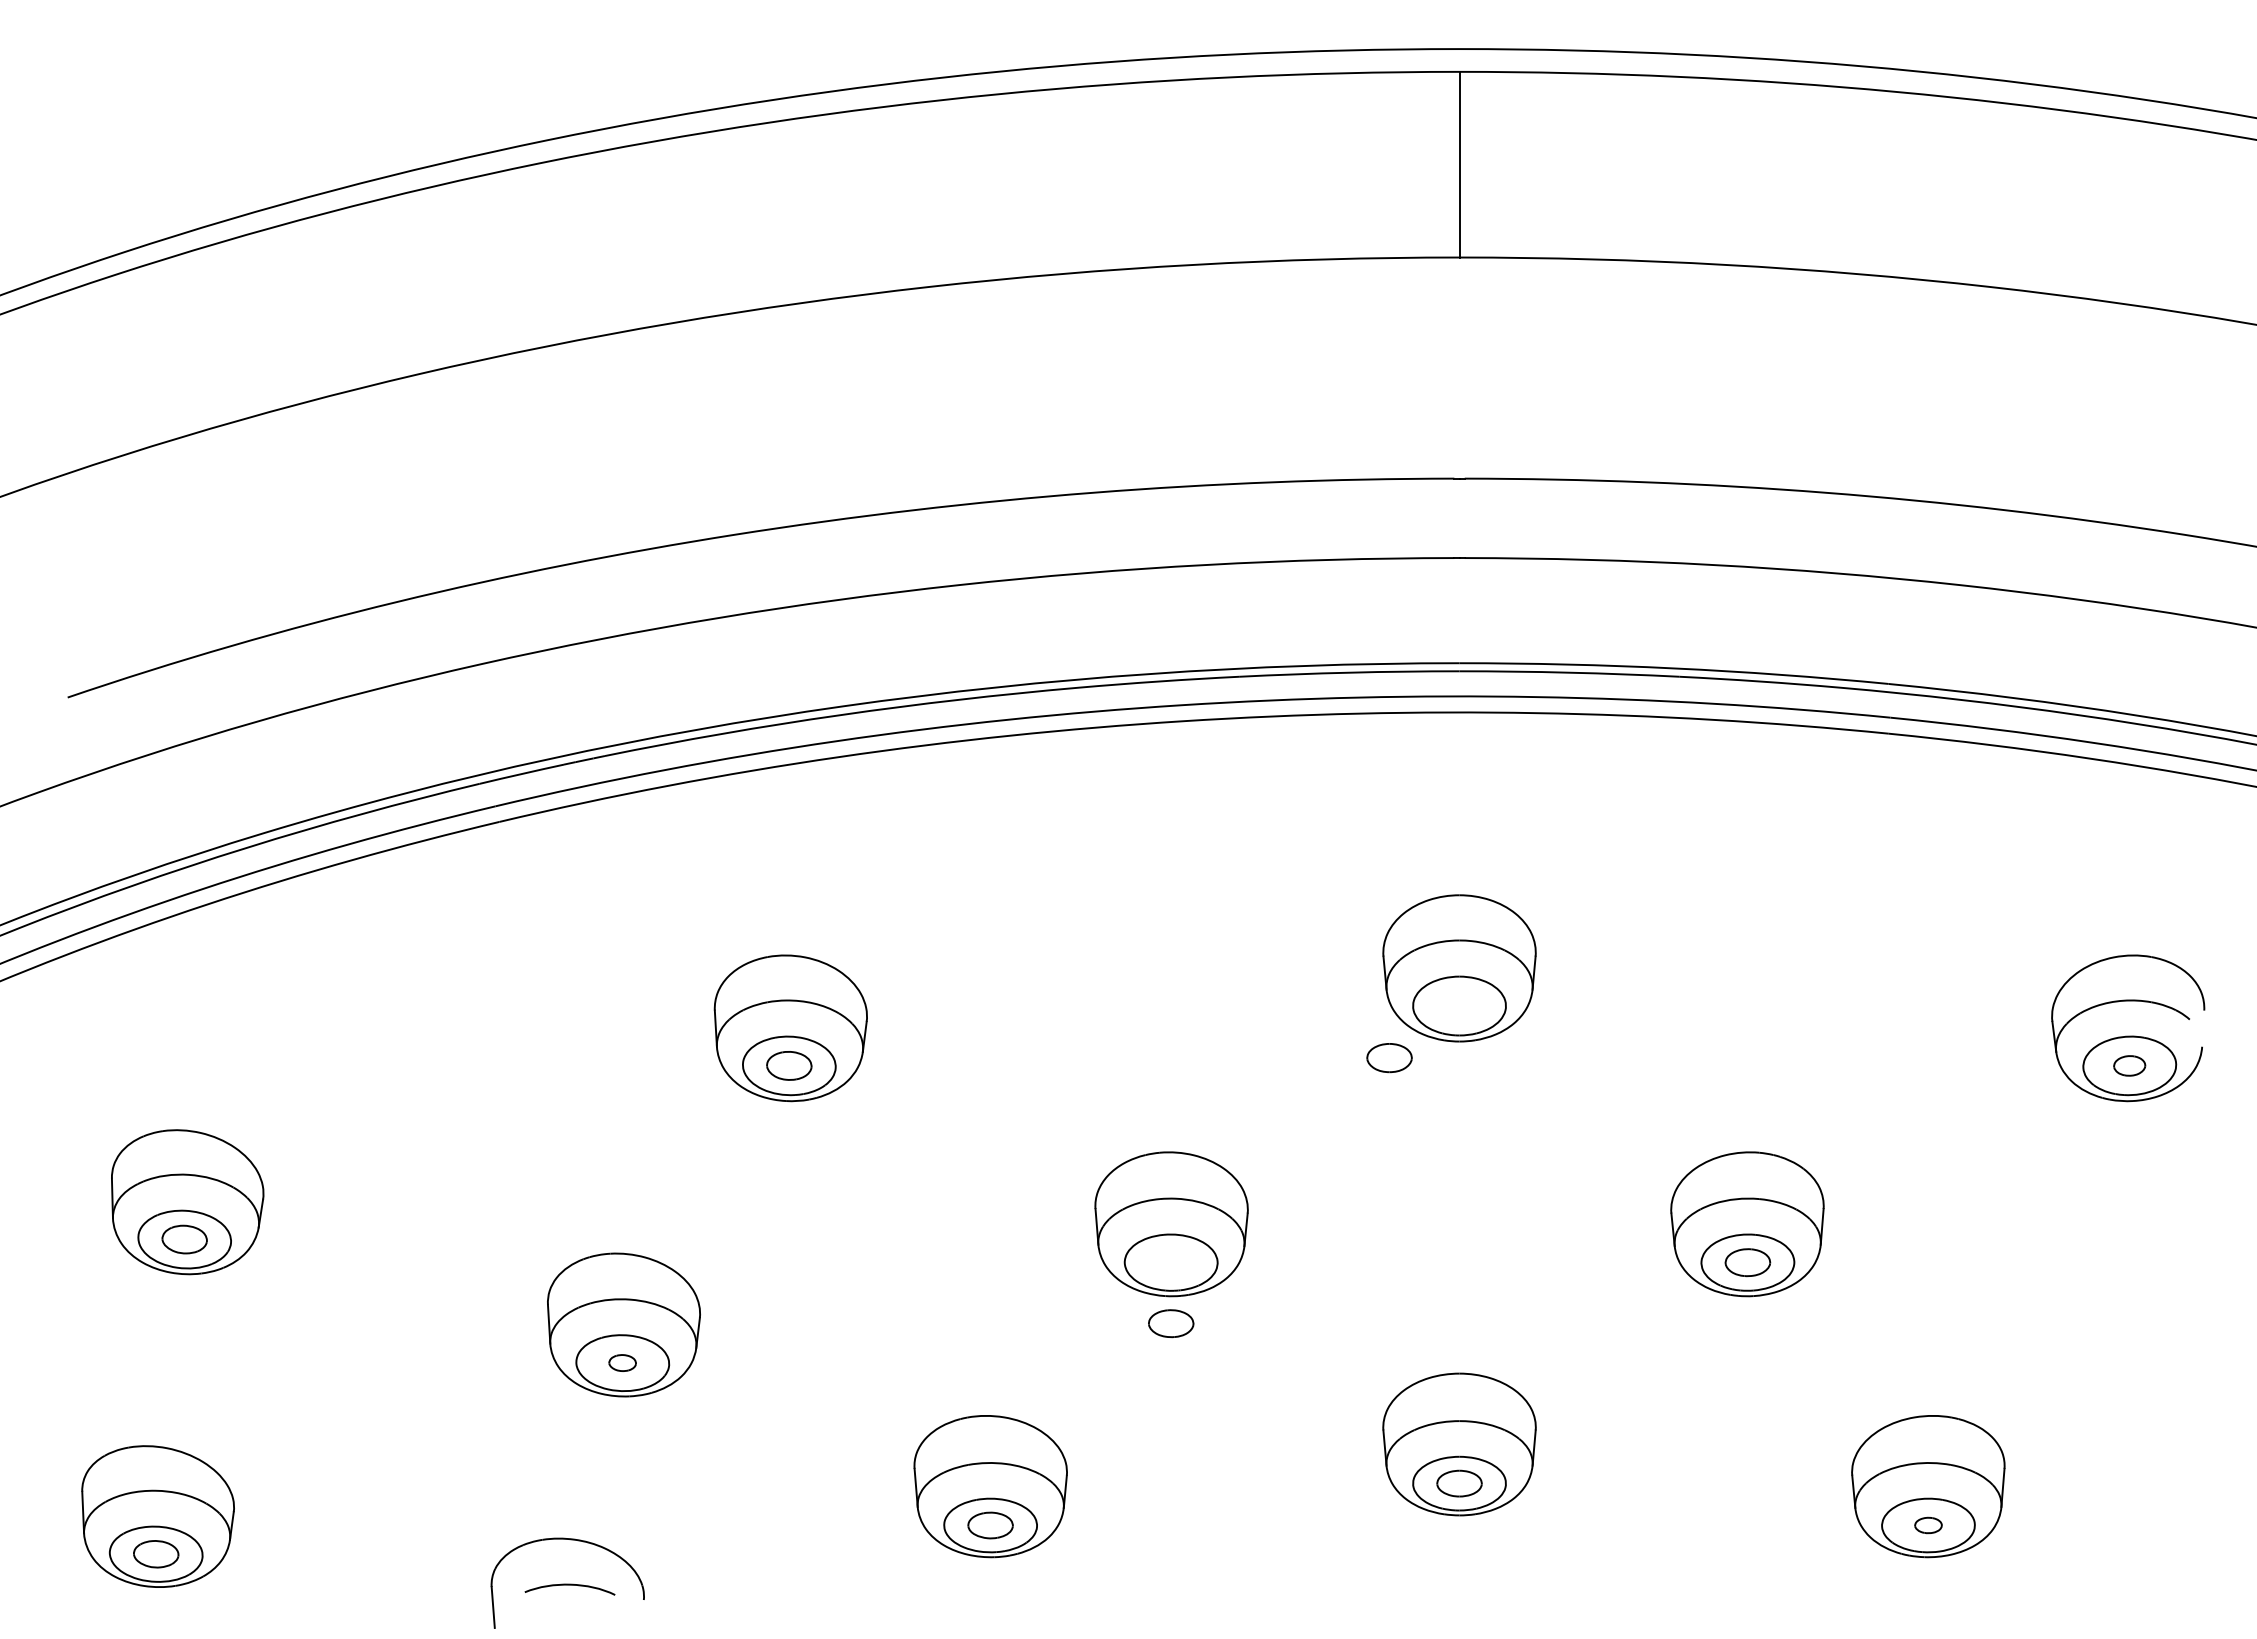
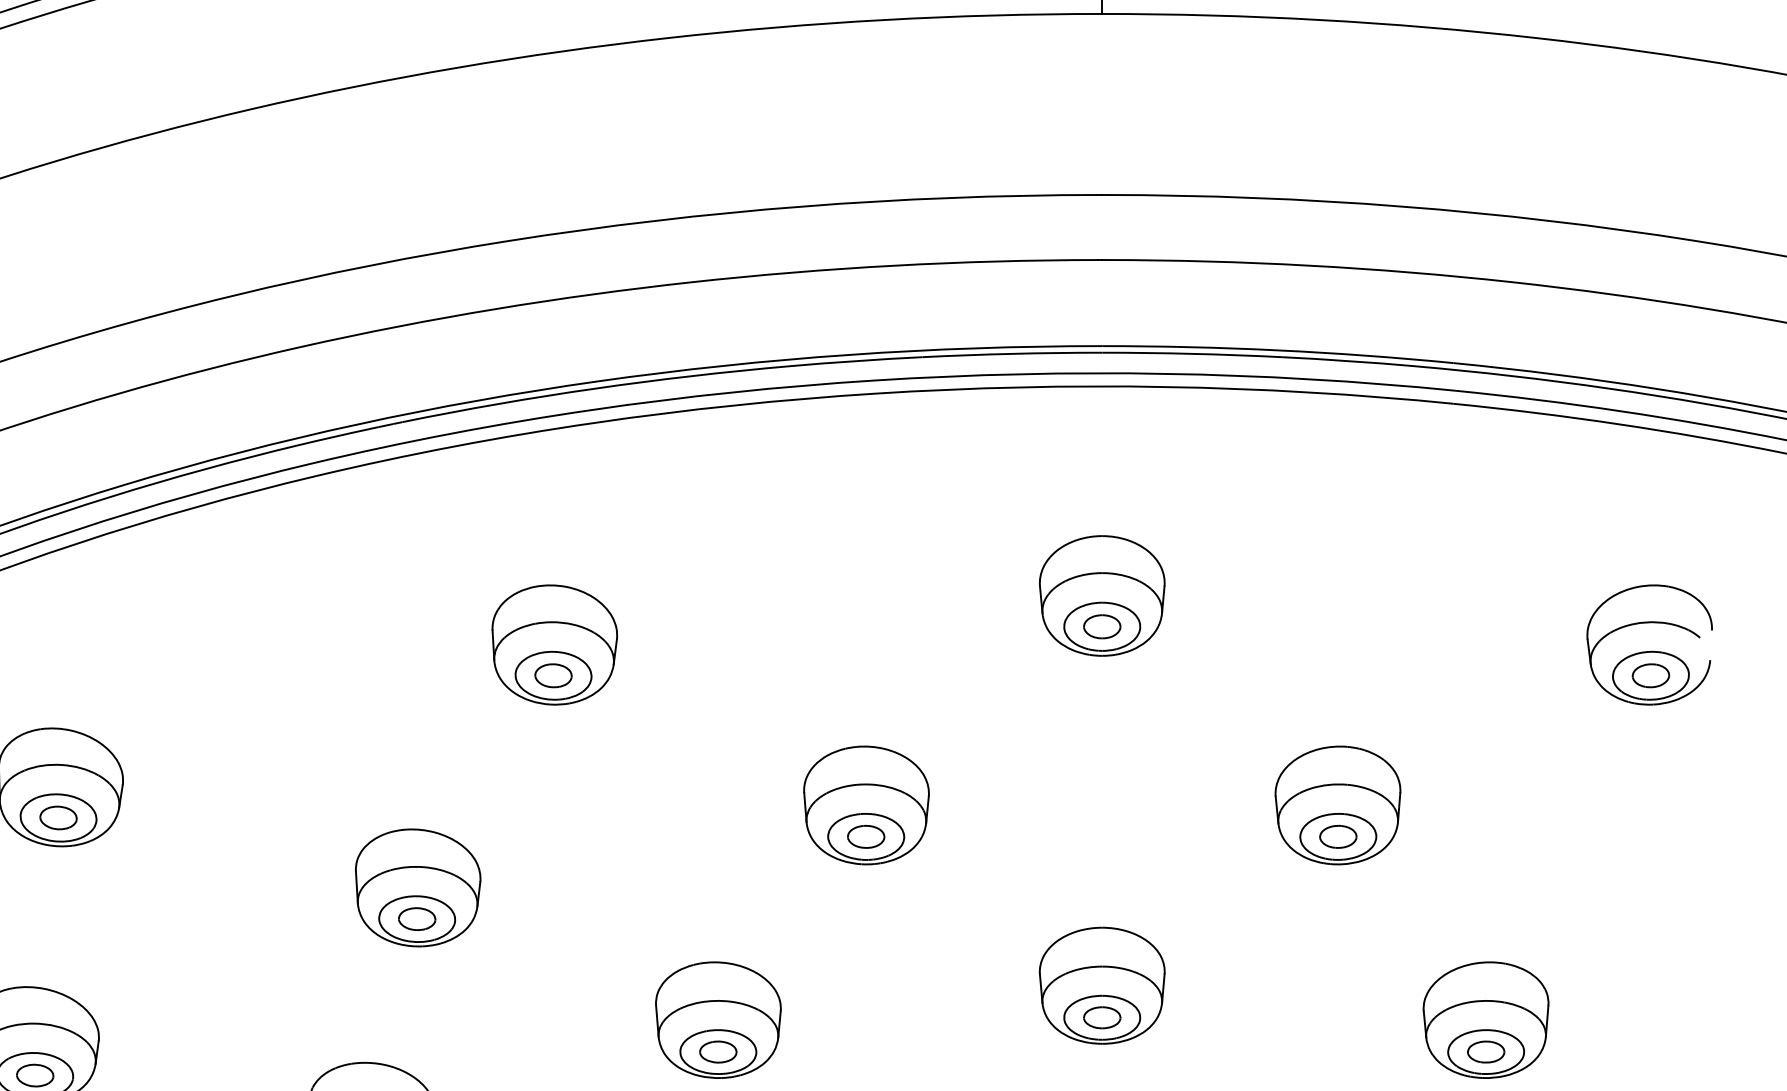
part: (1389, 1058) -> (1102, 627), moved
part: (2129, 1065) -> (1650, 675), size x1.43
part: (1171, 1323) -> (866, 836), moved
part: (622, 1362) -> (416, 918), size x1.67
part: (1928, 1525) -> (1486, 1052), size x1.67

